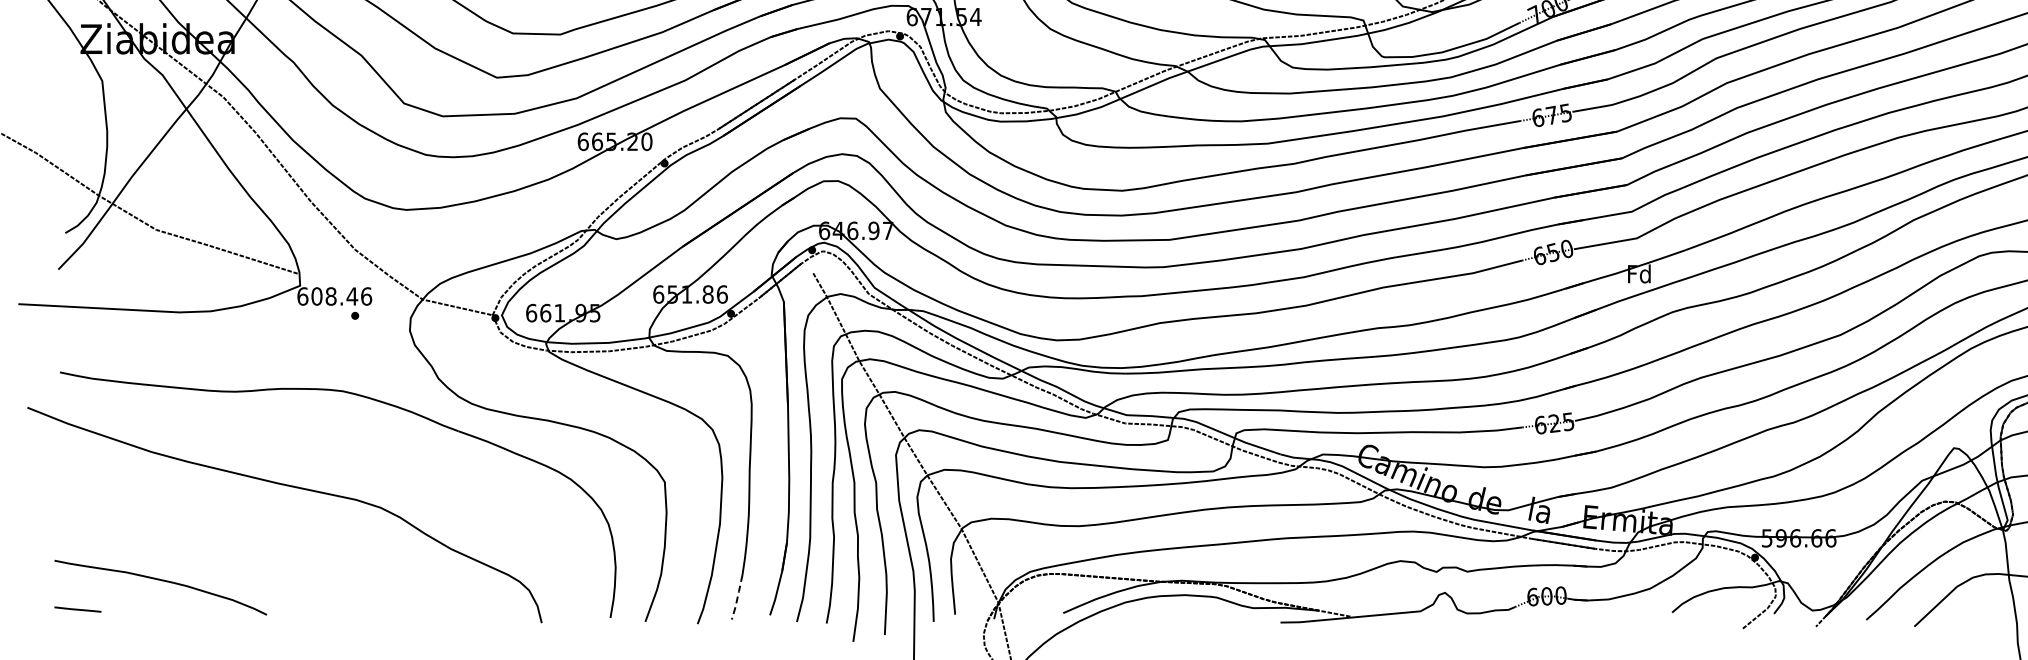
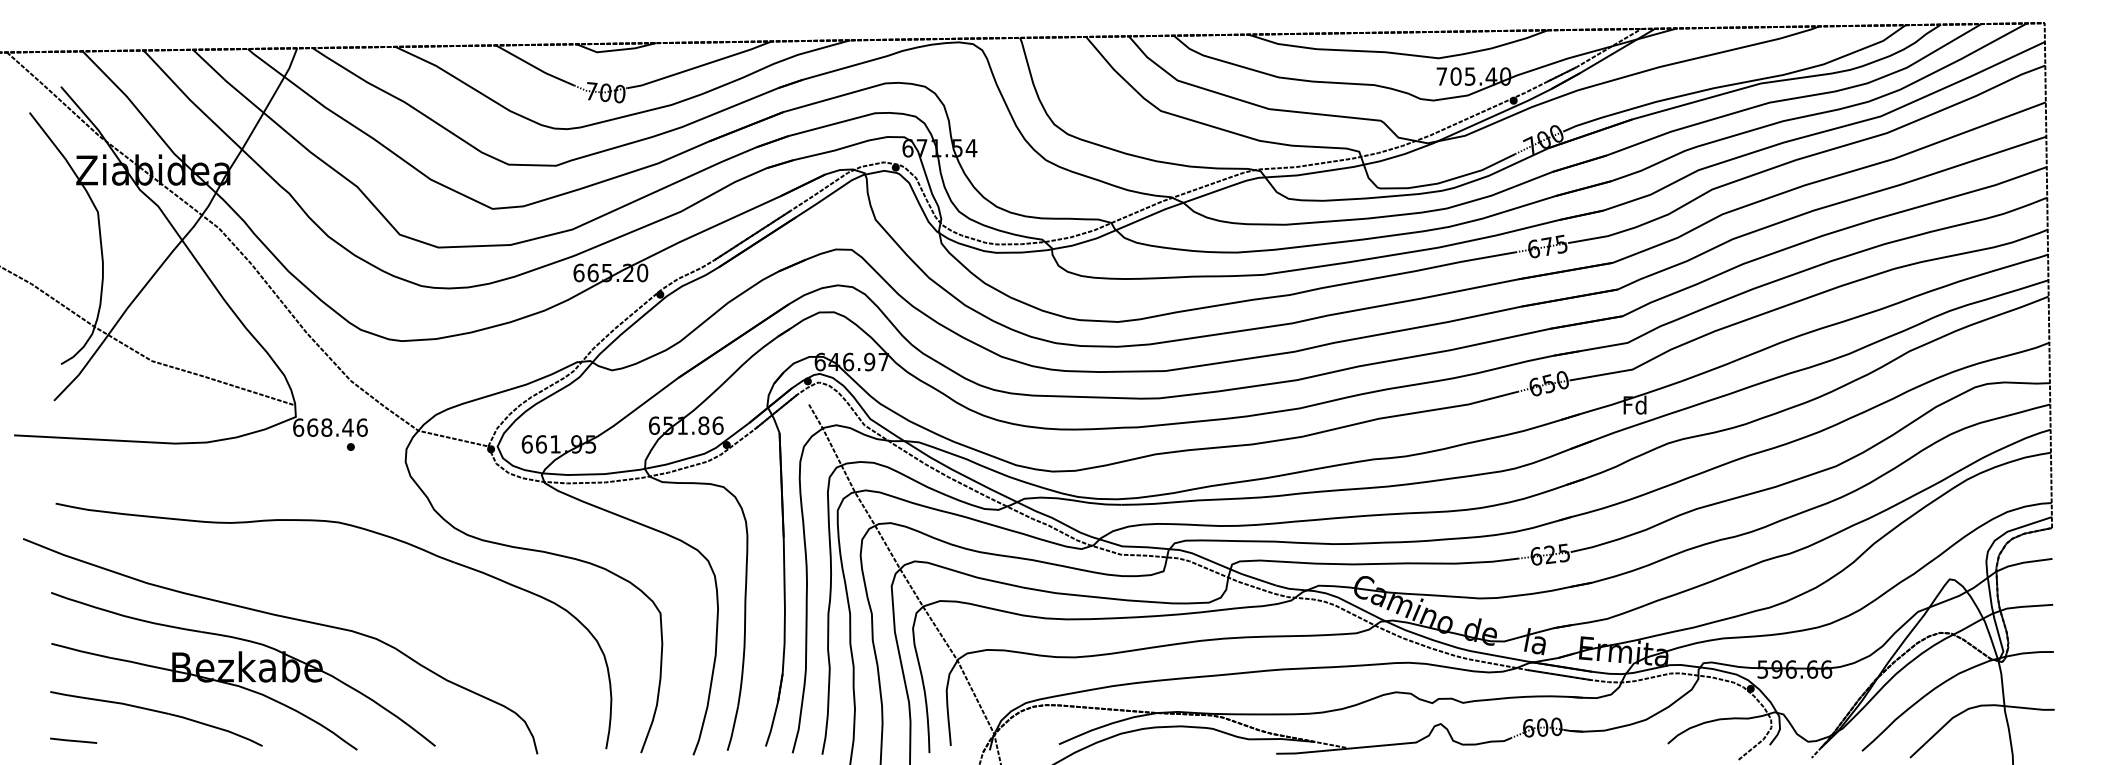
text: (316, 296) -> (312, 427), 608.46 -> 668.46
part: (247, 540) -> (243, 671), added
line: (737, 597) -> (733, 728), dashed -> solid

